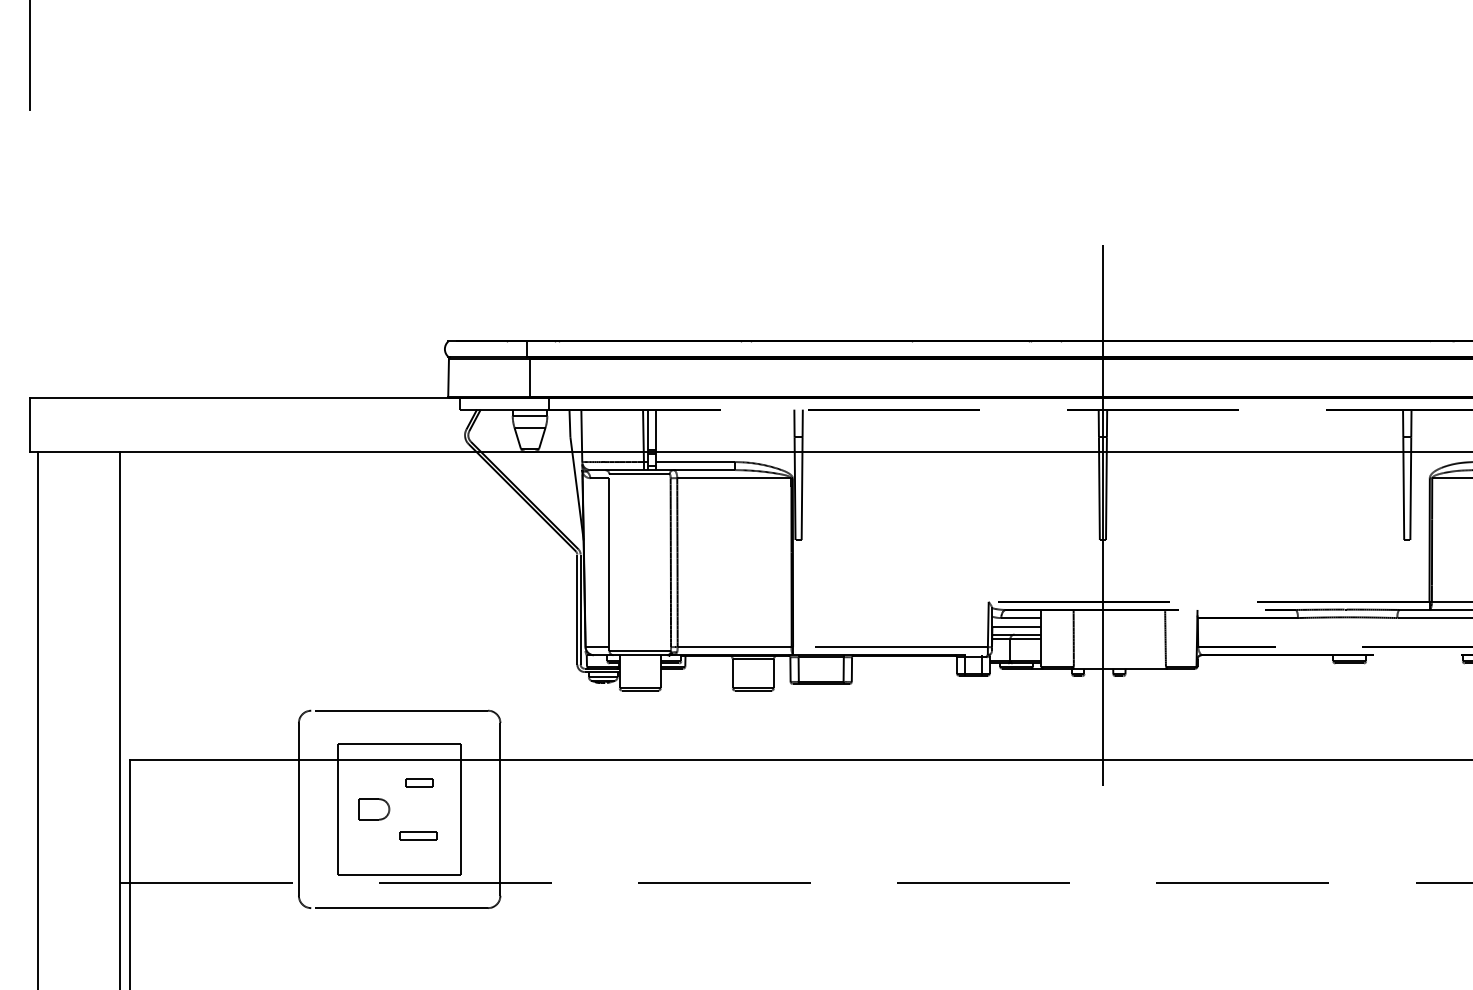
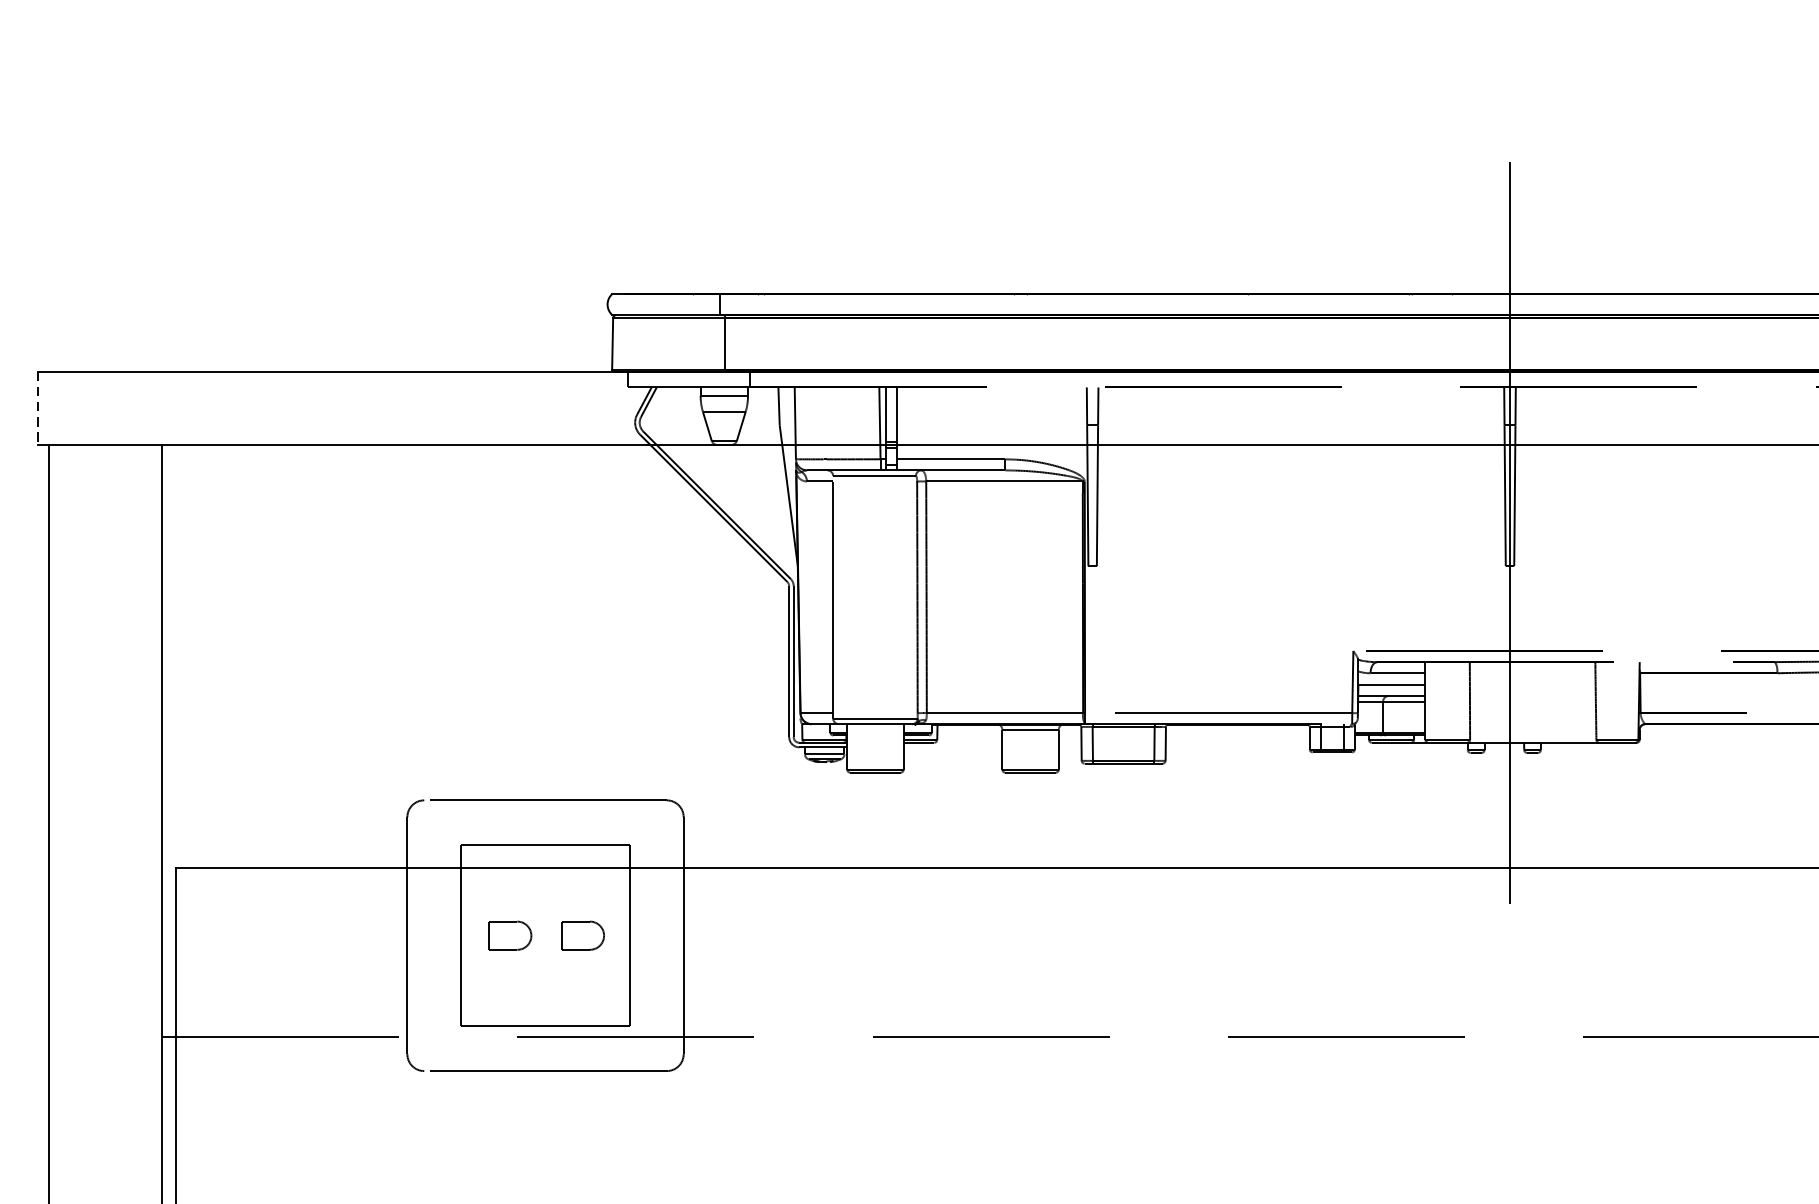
line: (29, 424) -> (37, 407), solid -> dashed
part: (419, 782) -> (572, 898), removed
part: (427, 809) -> (583, 935), added
part: (418, 835) -> (571, 971), removed

